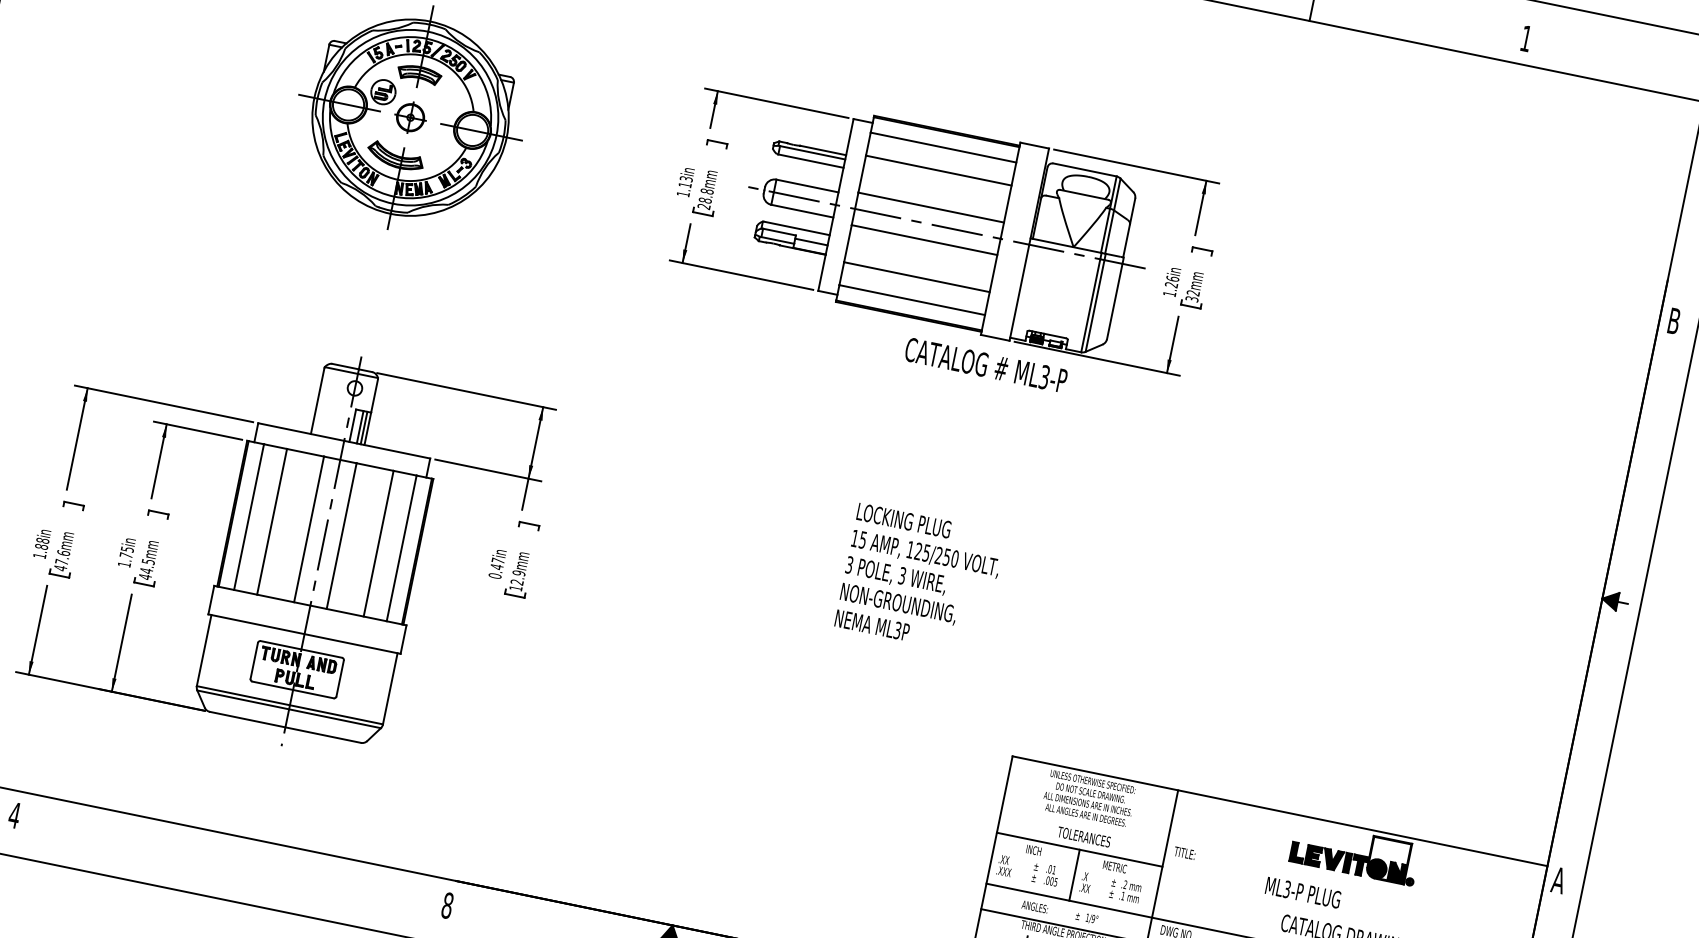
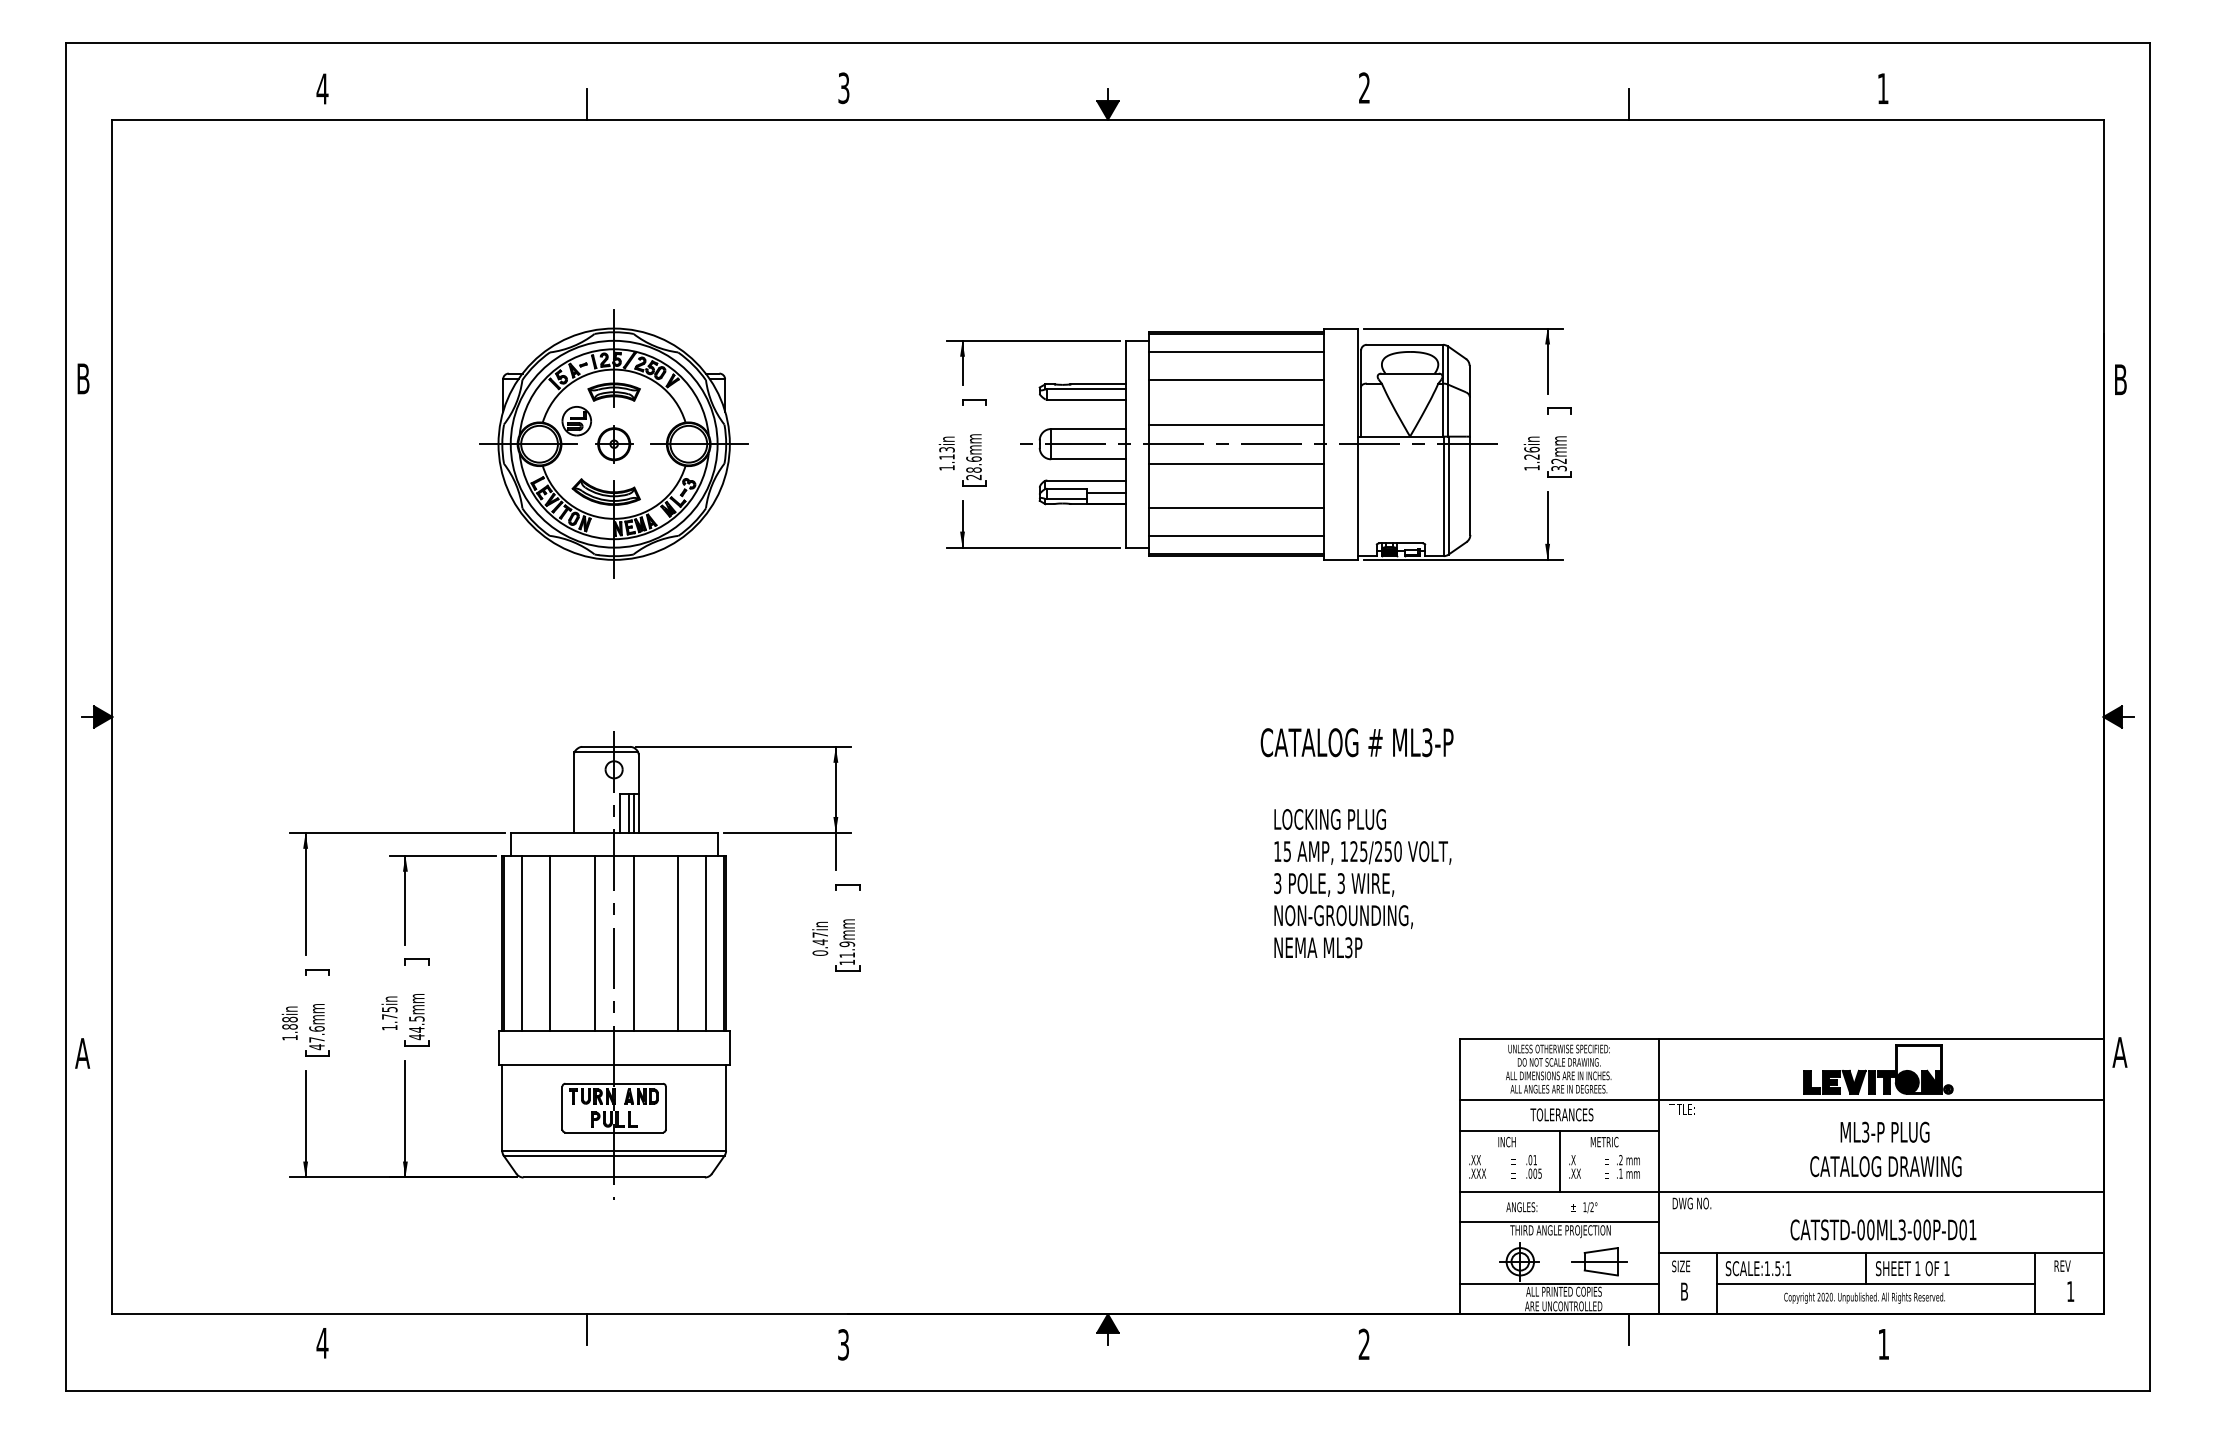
text: (706, 190) -> (973, 458), 28.8mm -> 28.6mm
text: (985, 365) -> (1356, 742), moved
text: (919, 579) -> (1362, 883), moved
text: (516, 581) -> (846, 954), 12.9mm -> 11.9mm
line: (237, 849) -> (587, 1329), added
line: (1269, 861) -> (1781, 1099), added
text: (1302, 892) -> (1884, 1131), moved
text: (447, 905) -> (843, 1344), 8 -> 3
text: (1092, 919) -> (1591, 1207), 1/9° -> 1/2°

